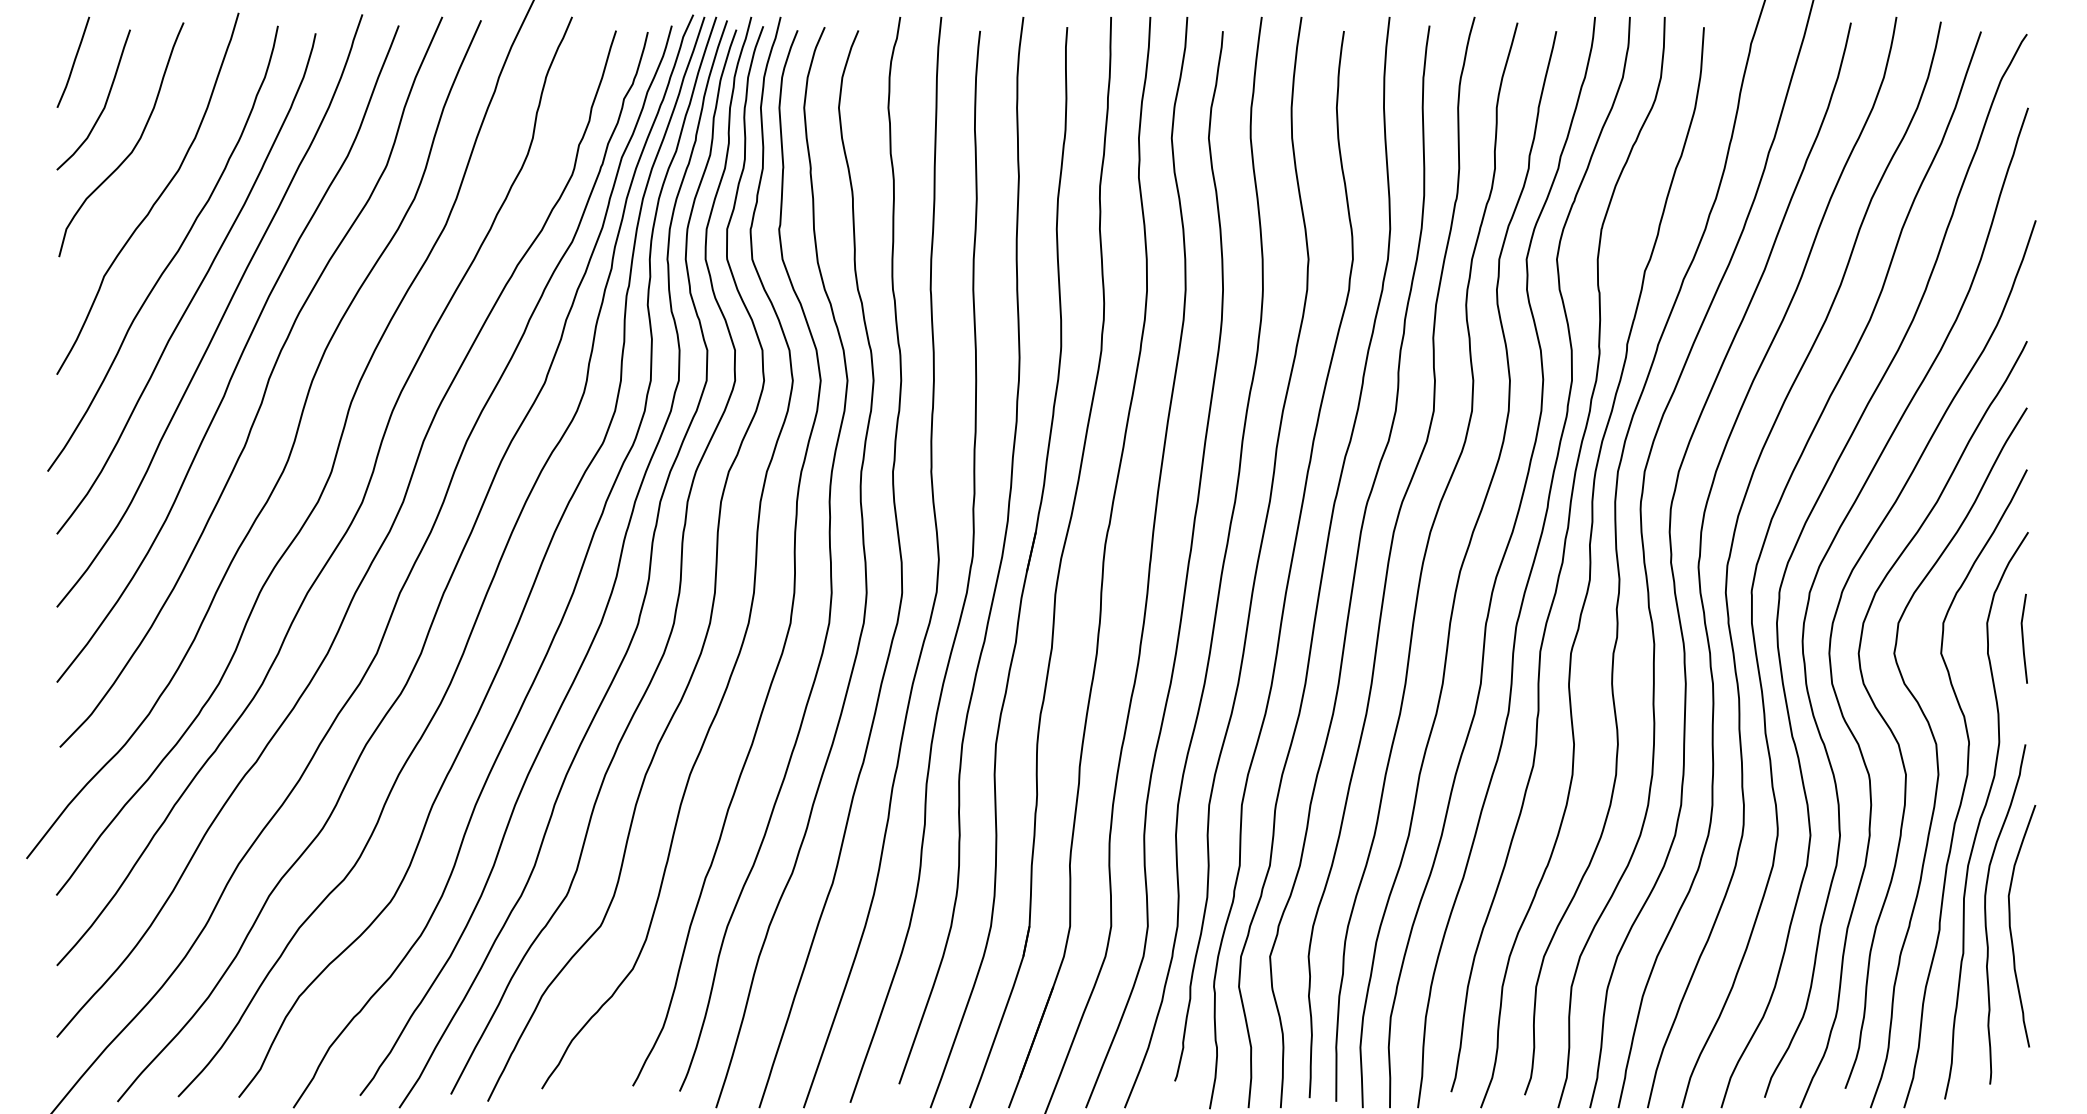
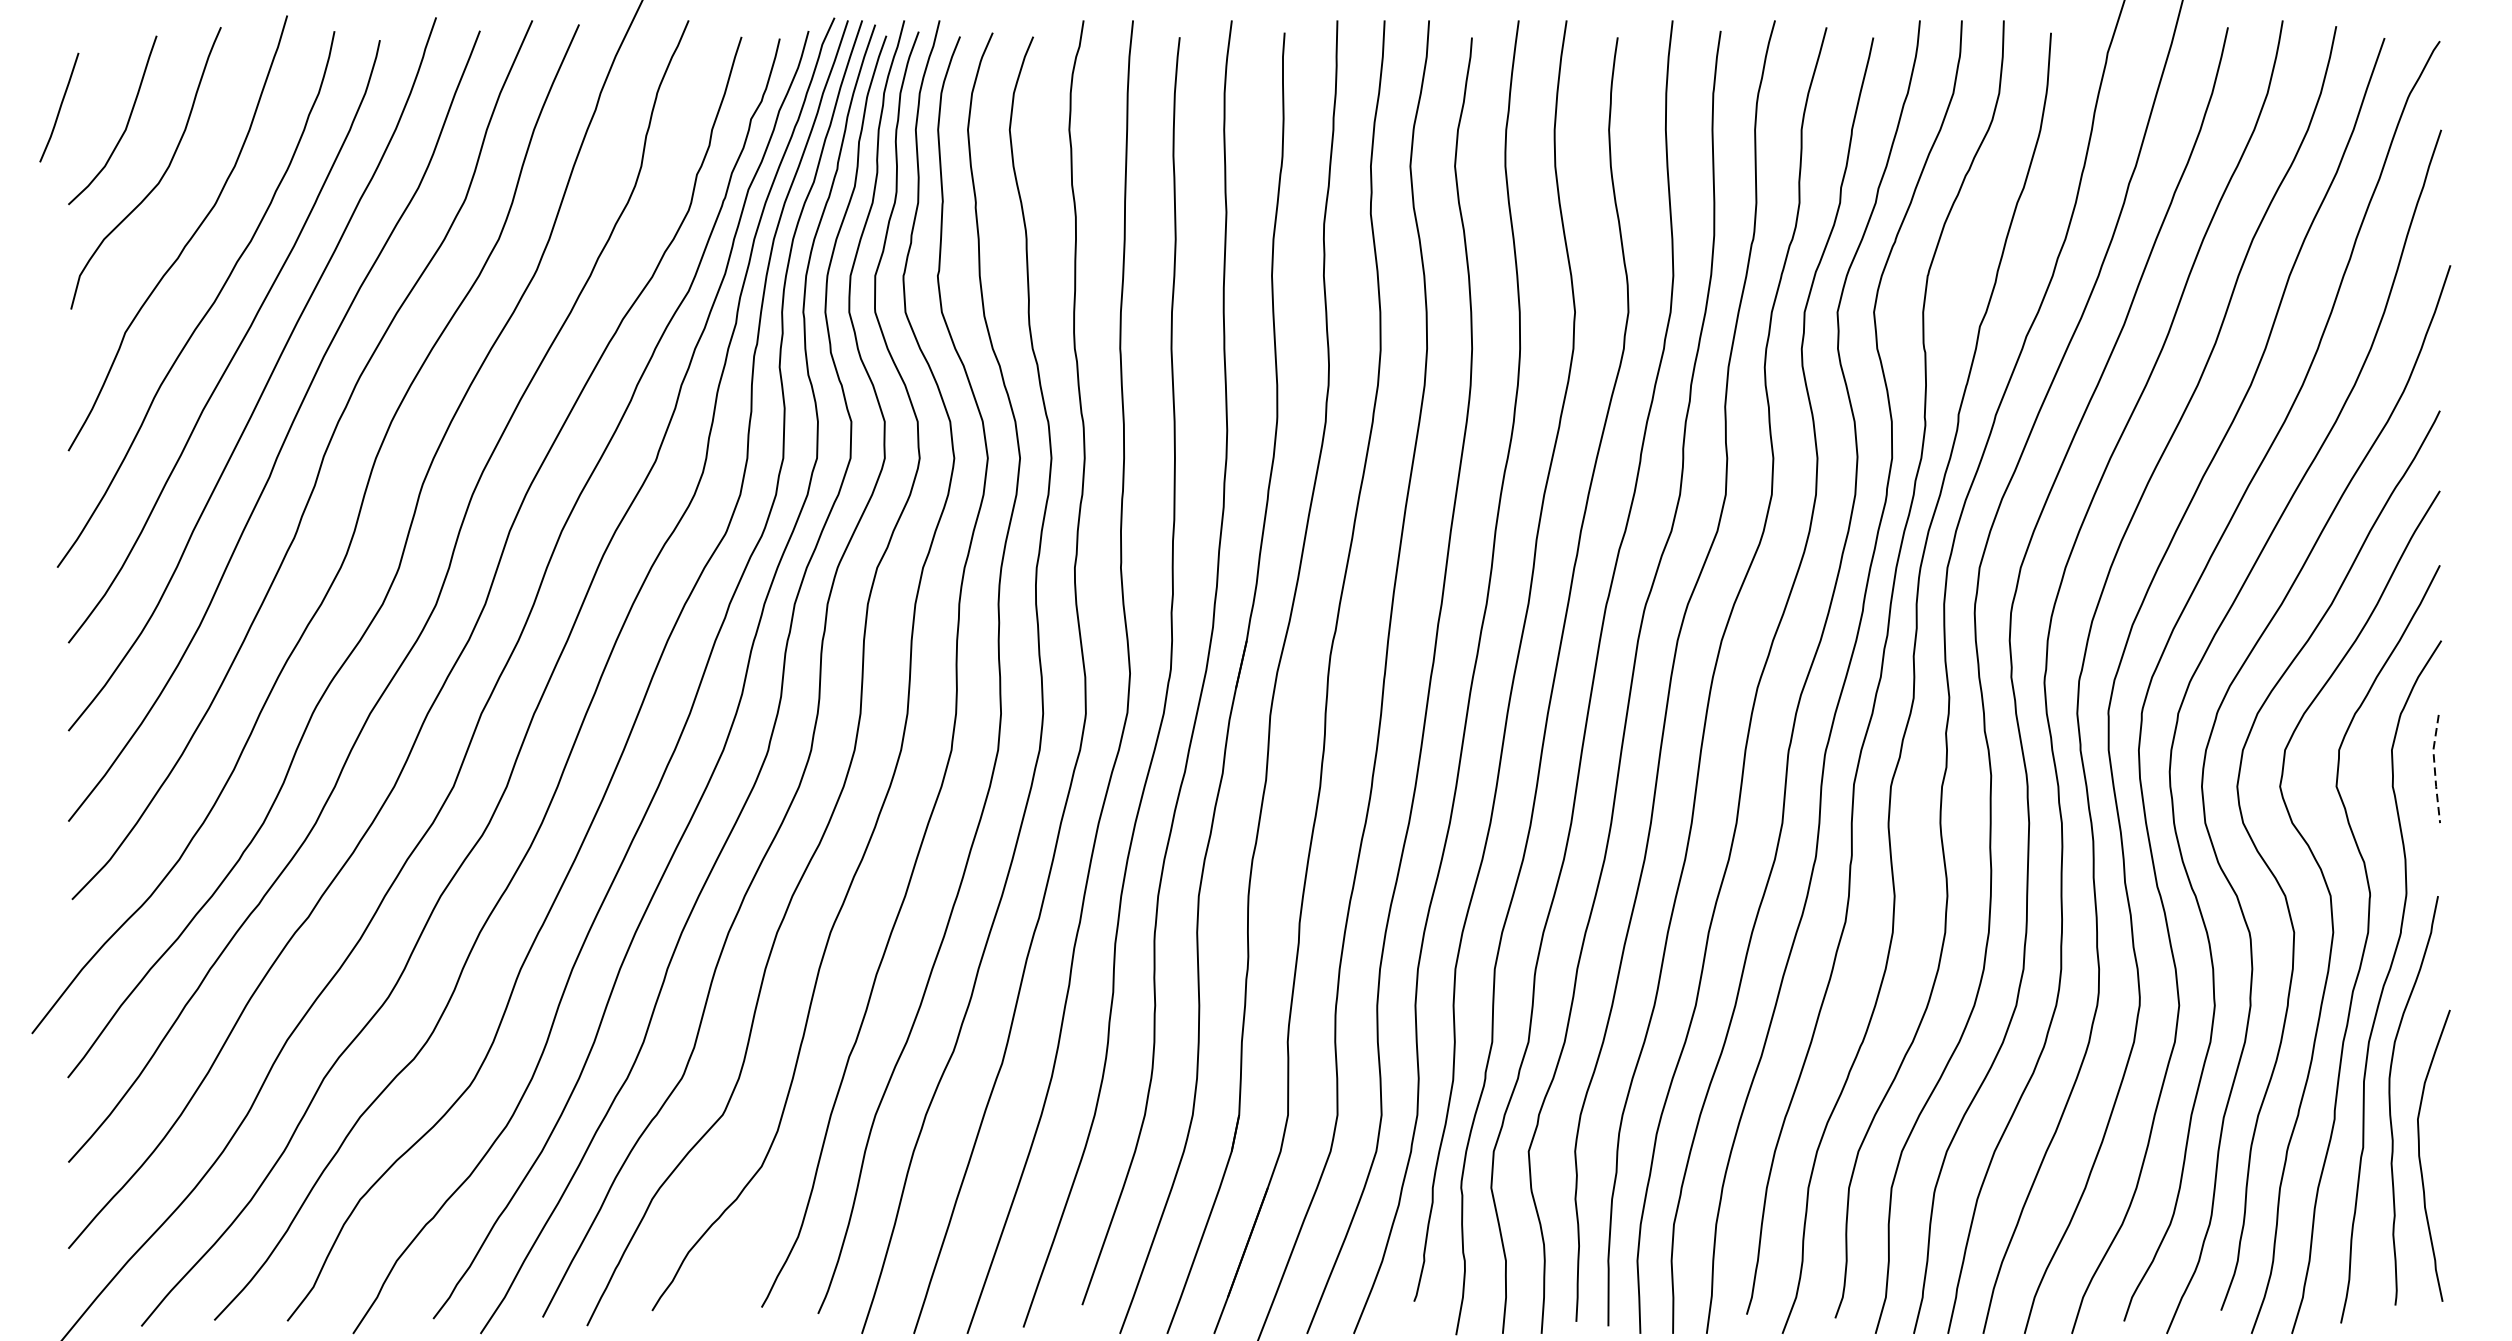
curve: (73, 61) -> (59, 106), moved
line: (2022, 638) -> (2434, 768), solid -> dashed
curve: (2011, 929) -> (2421, 1159), moved

